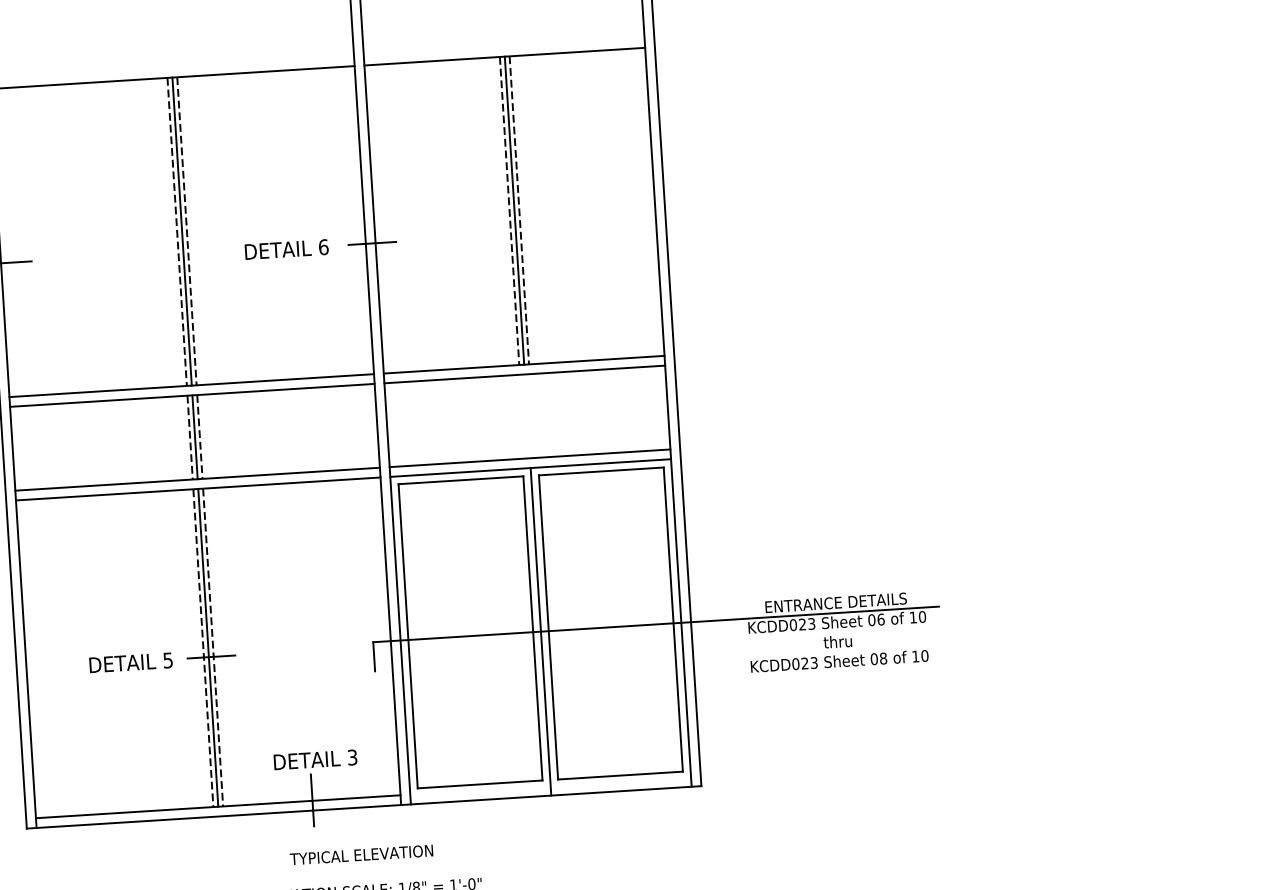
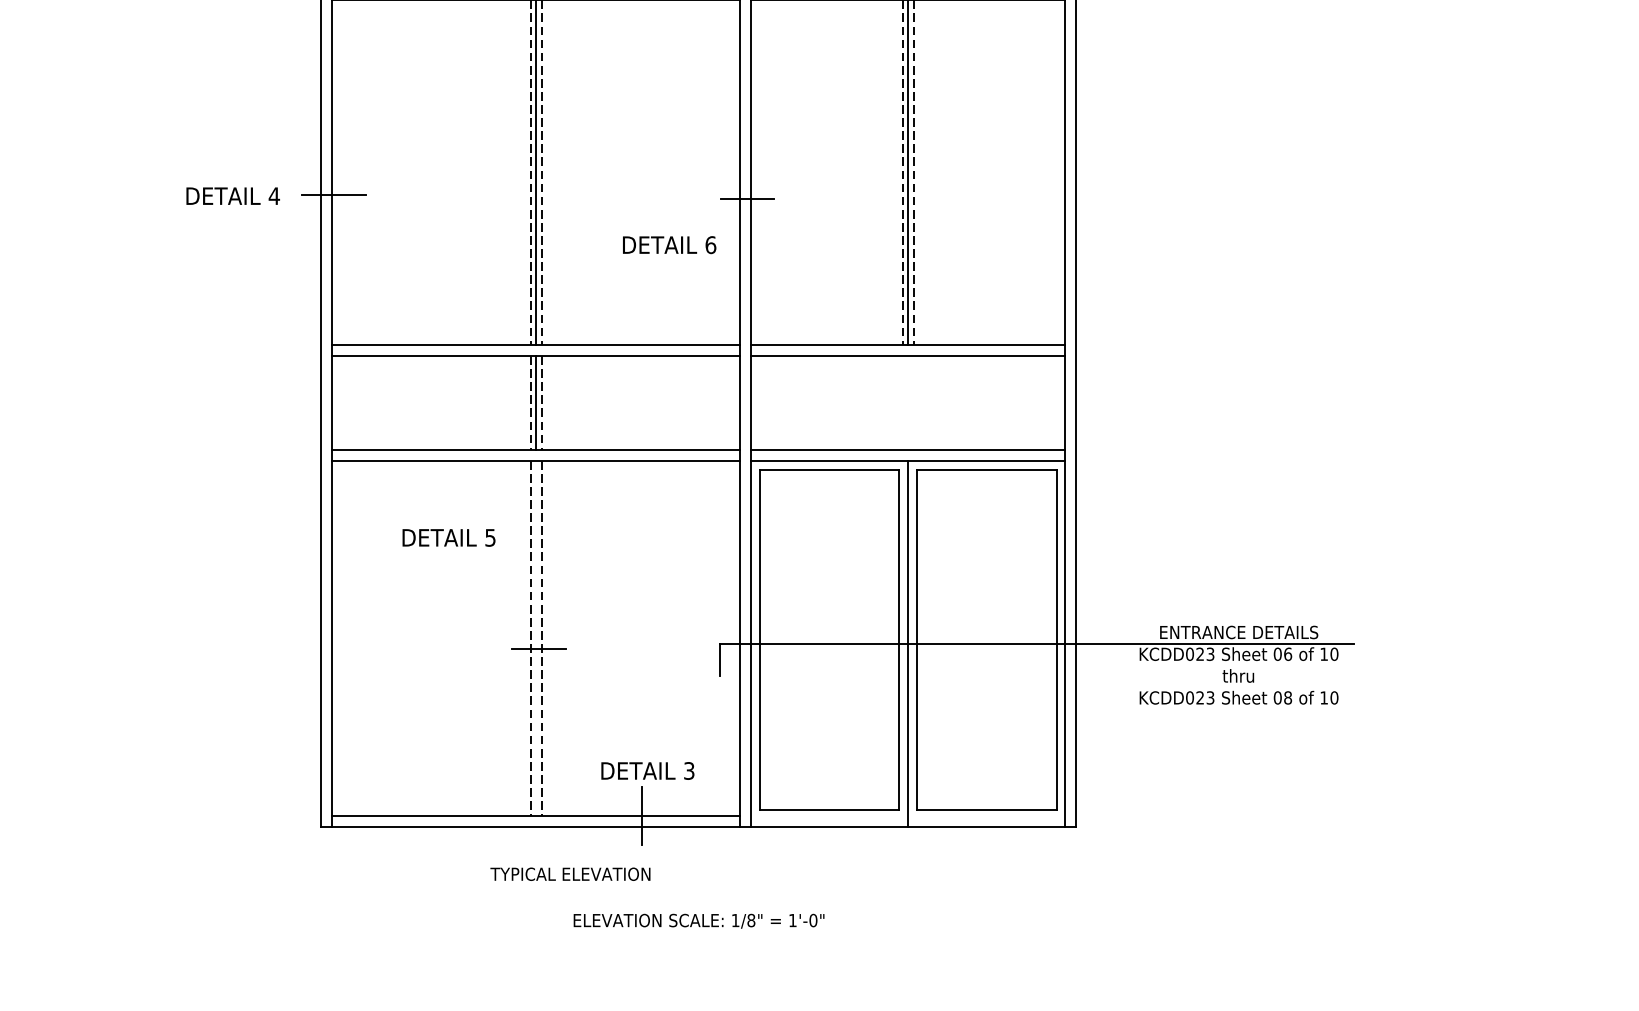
text: (286, 249) -> (669, 245), moved
line: (208, 647) -> (536, 638), removed
text: (130, 662) -> (448, 537), moved
text: (361, 854) -> (570, 873), moved

